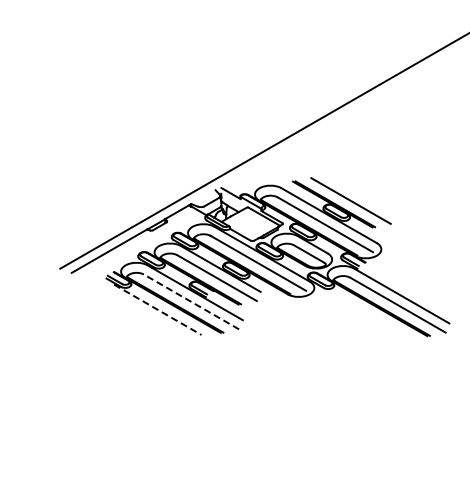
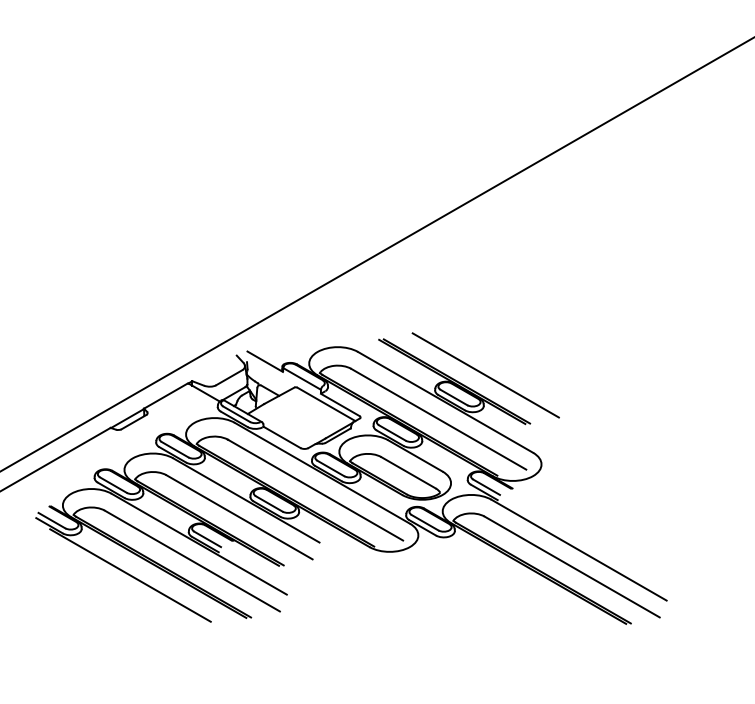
line: (191, 301) -> (192, 560), dashed -> solid
line: (158, 310) -> (131, 576), dashed -> solid

